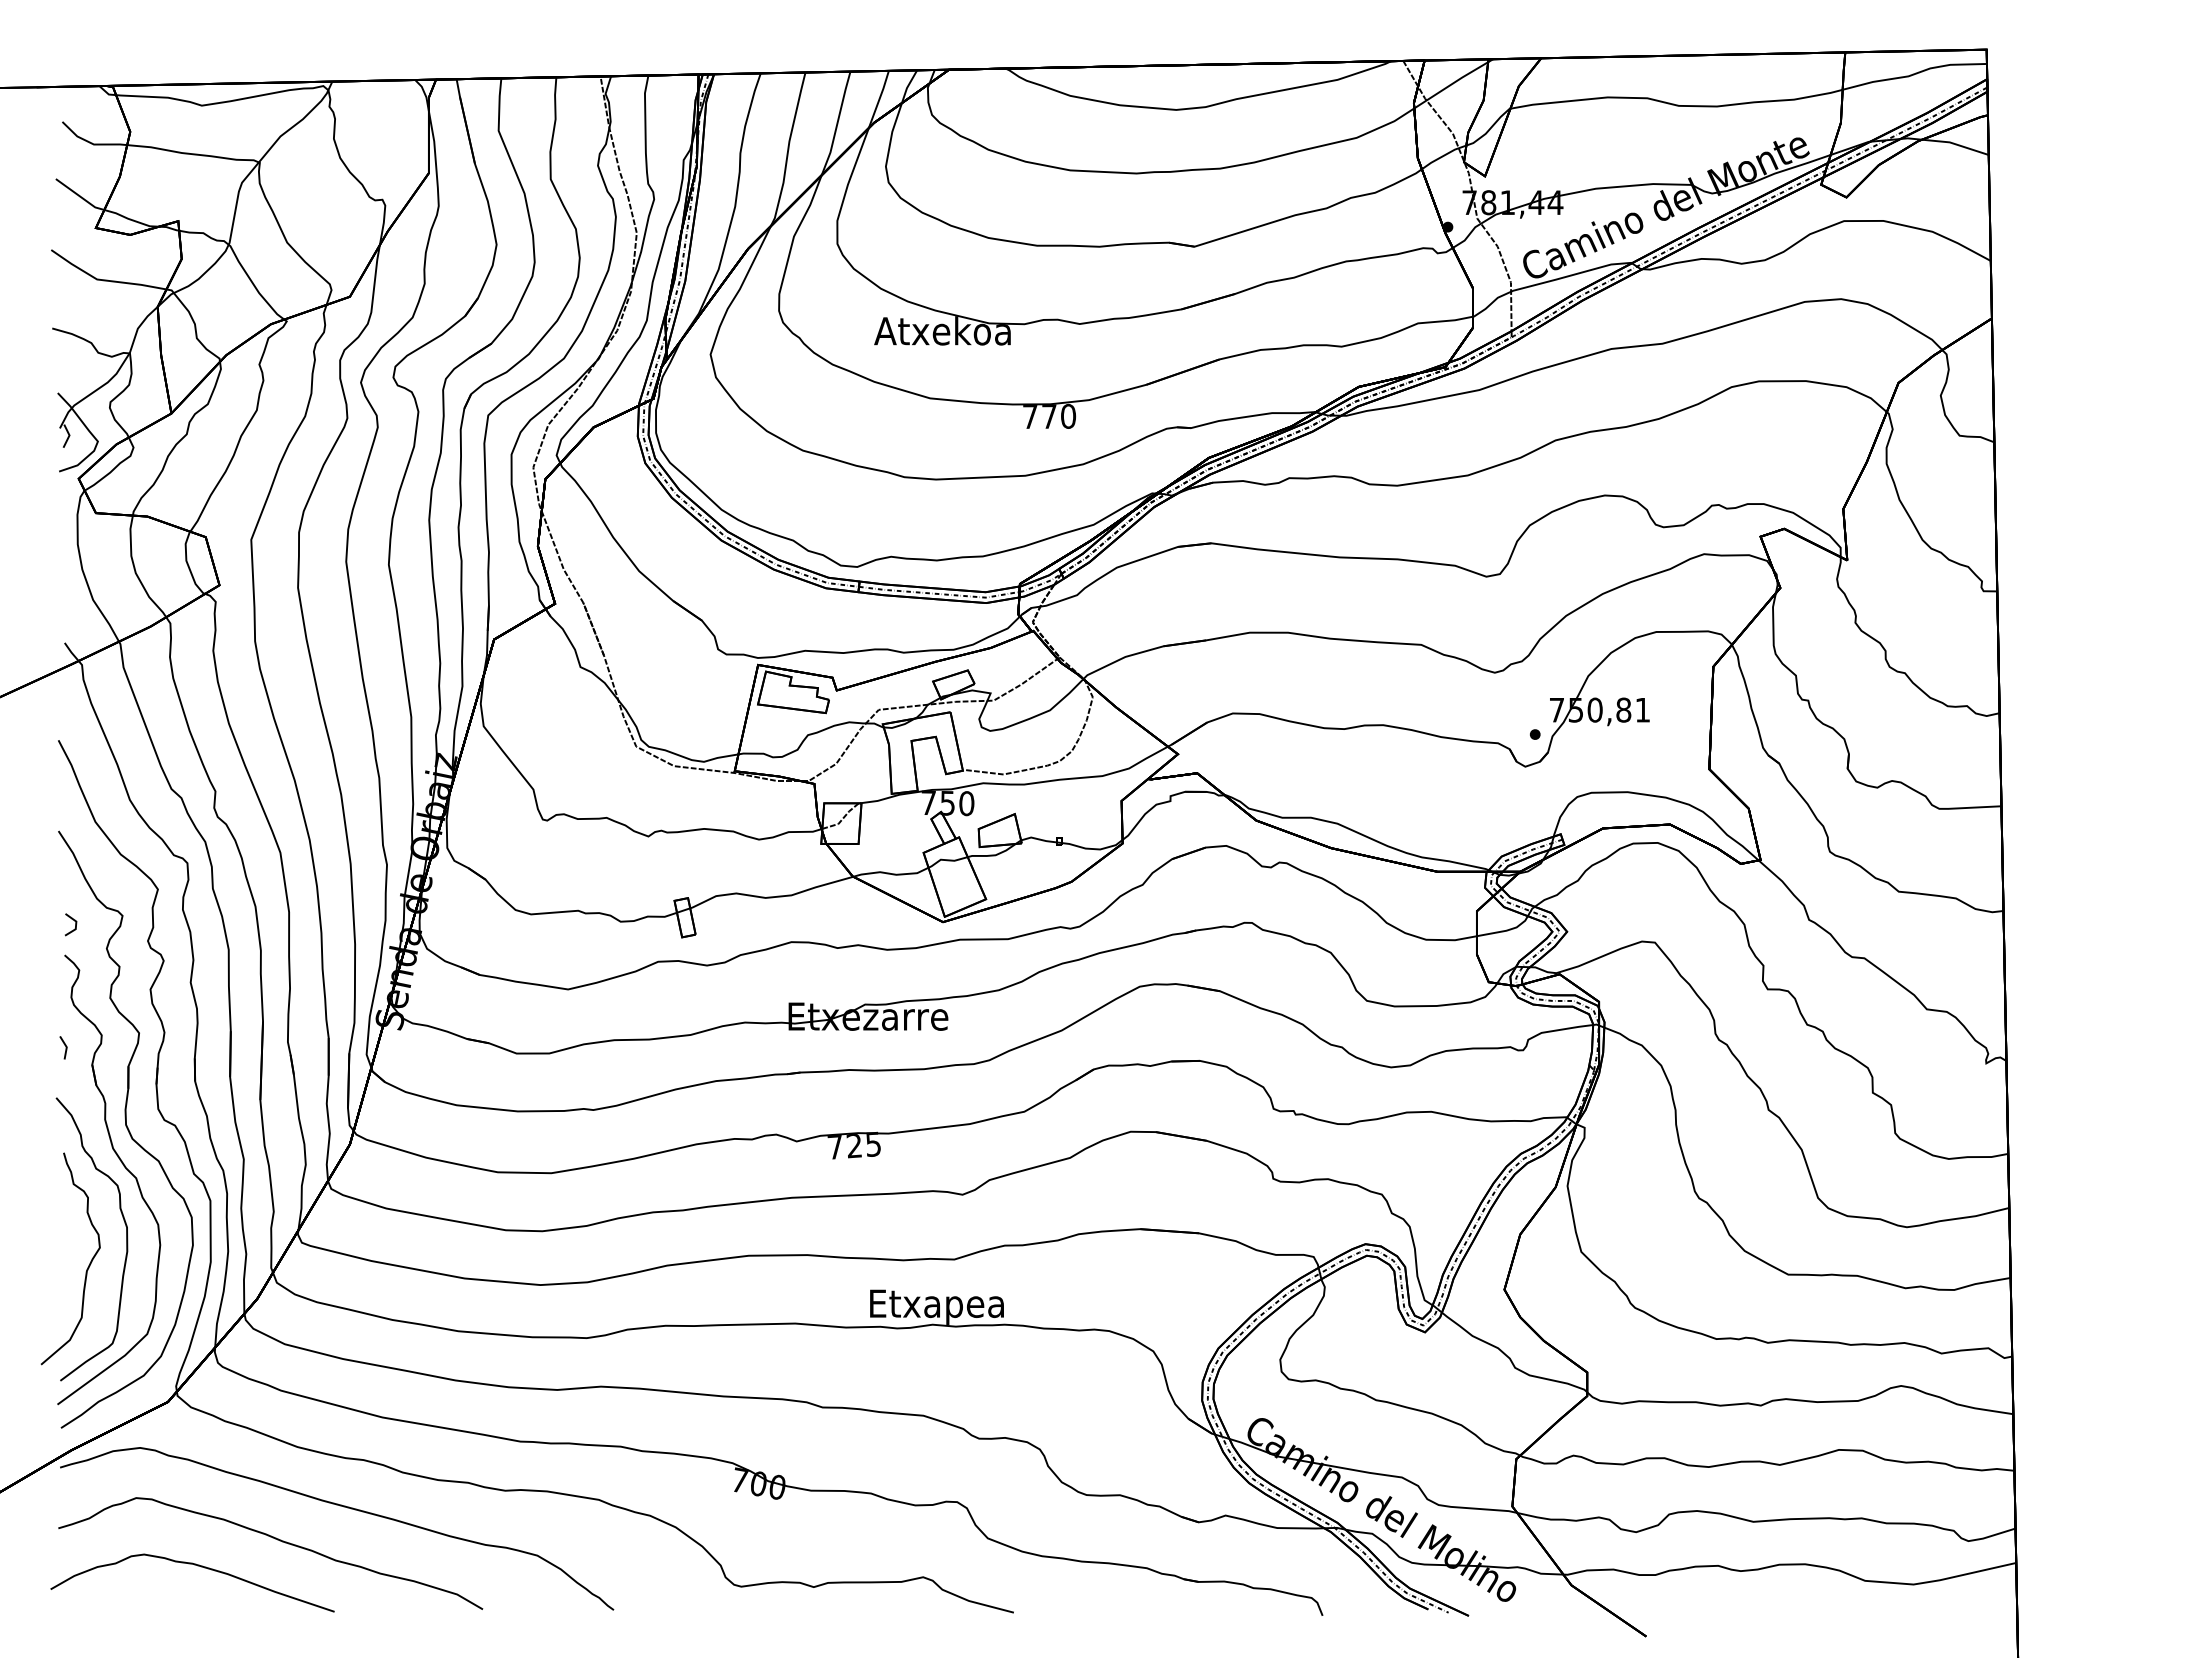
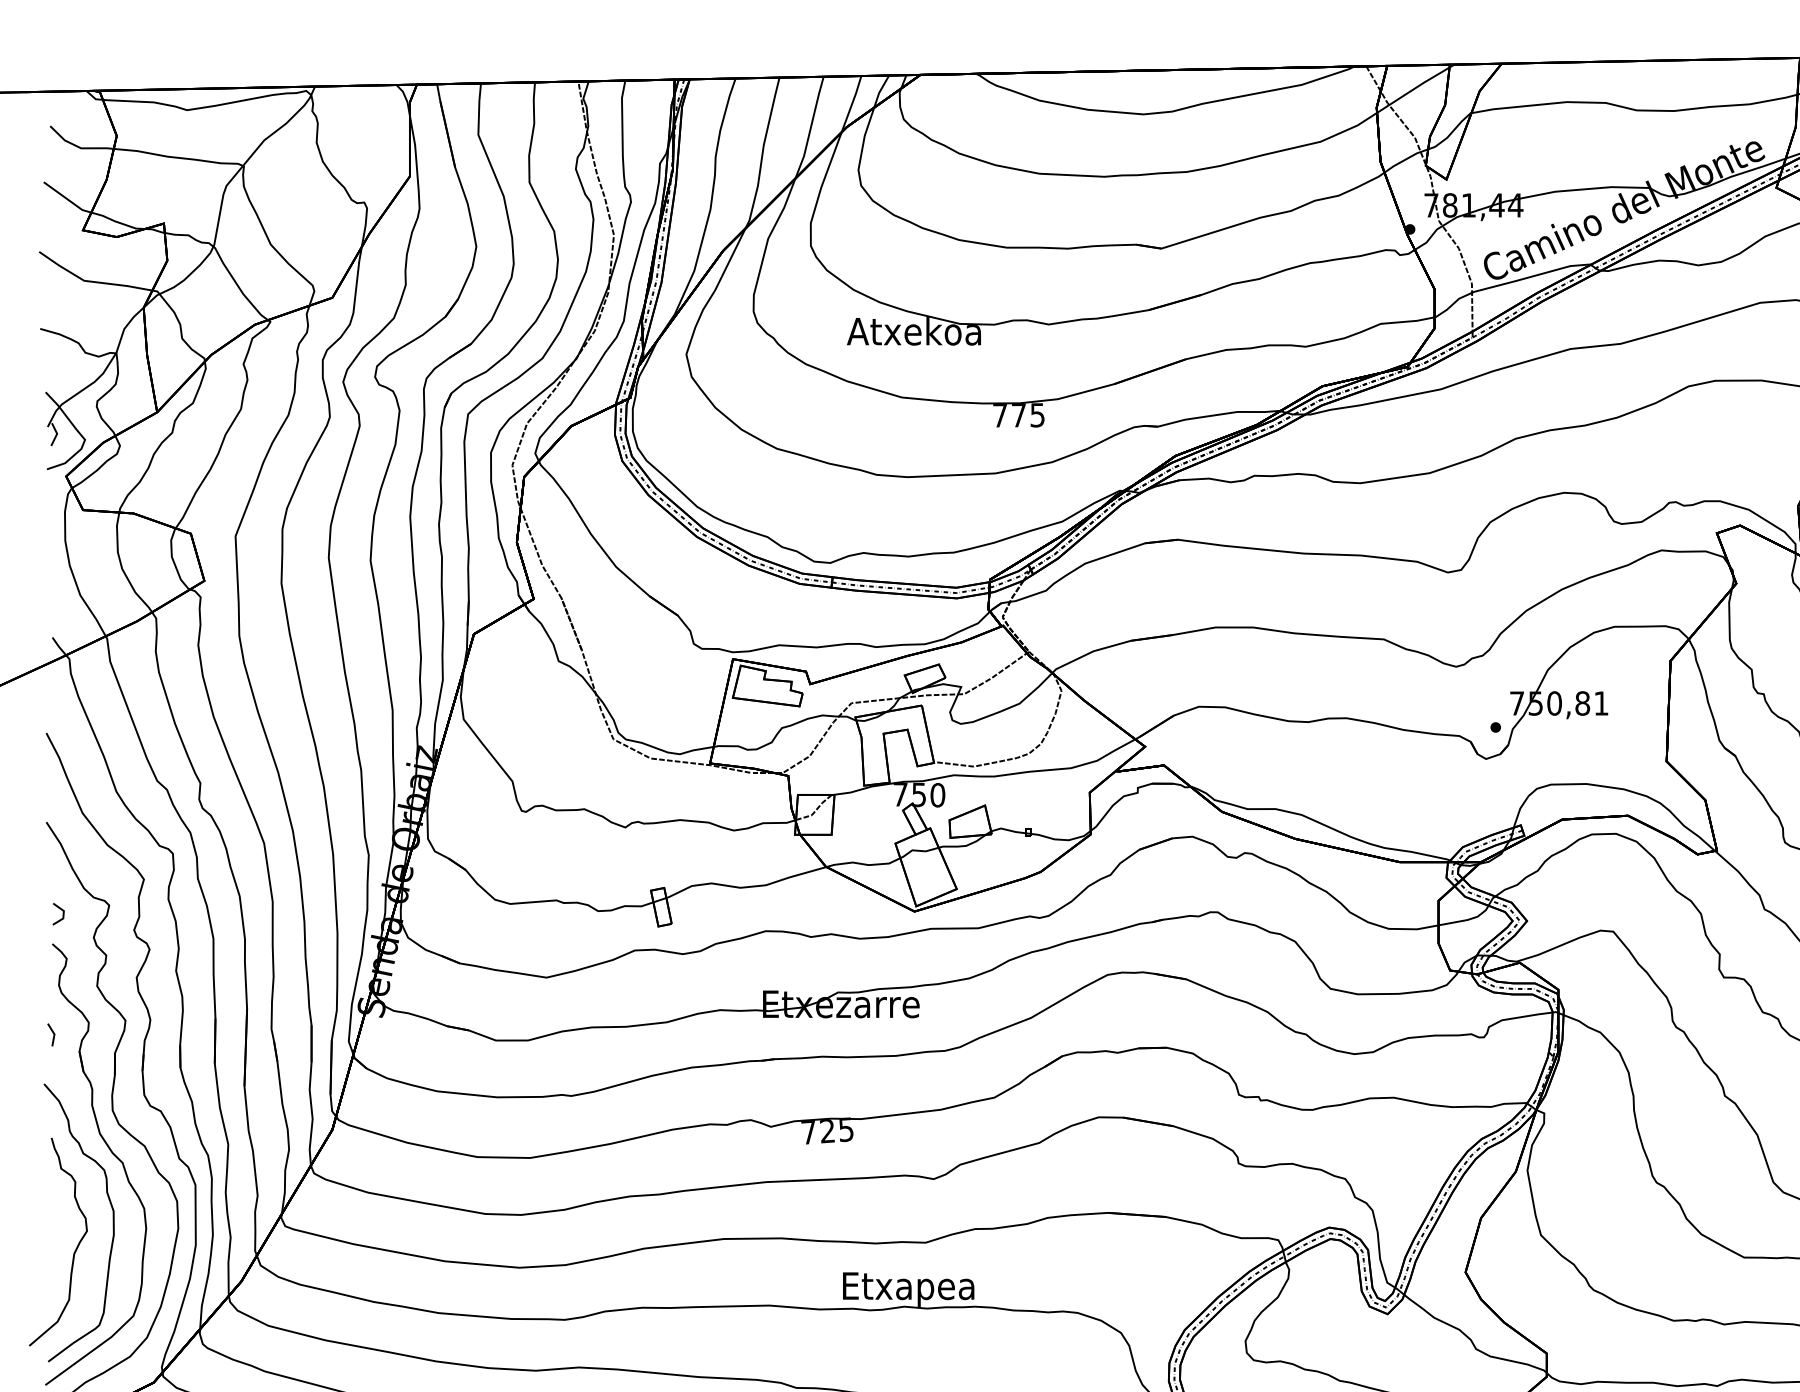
text: (1068, 416) -> (1037, 415), 770 -> 775

